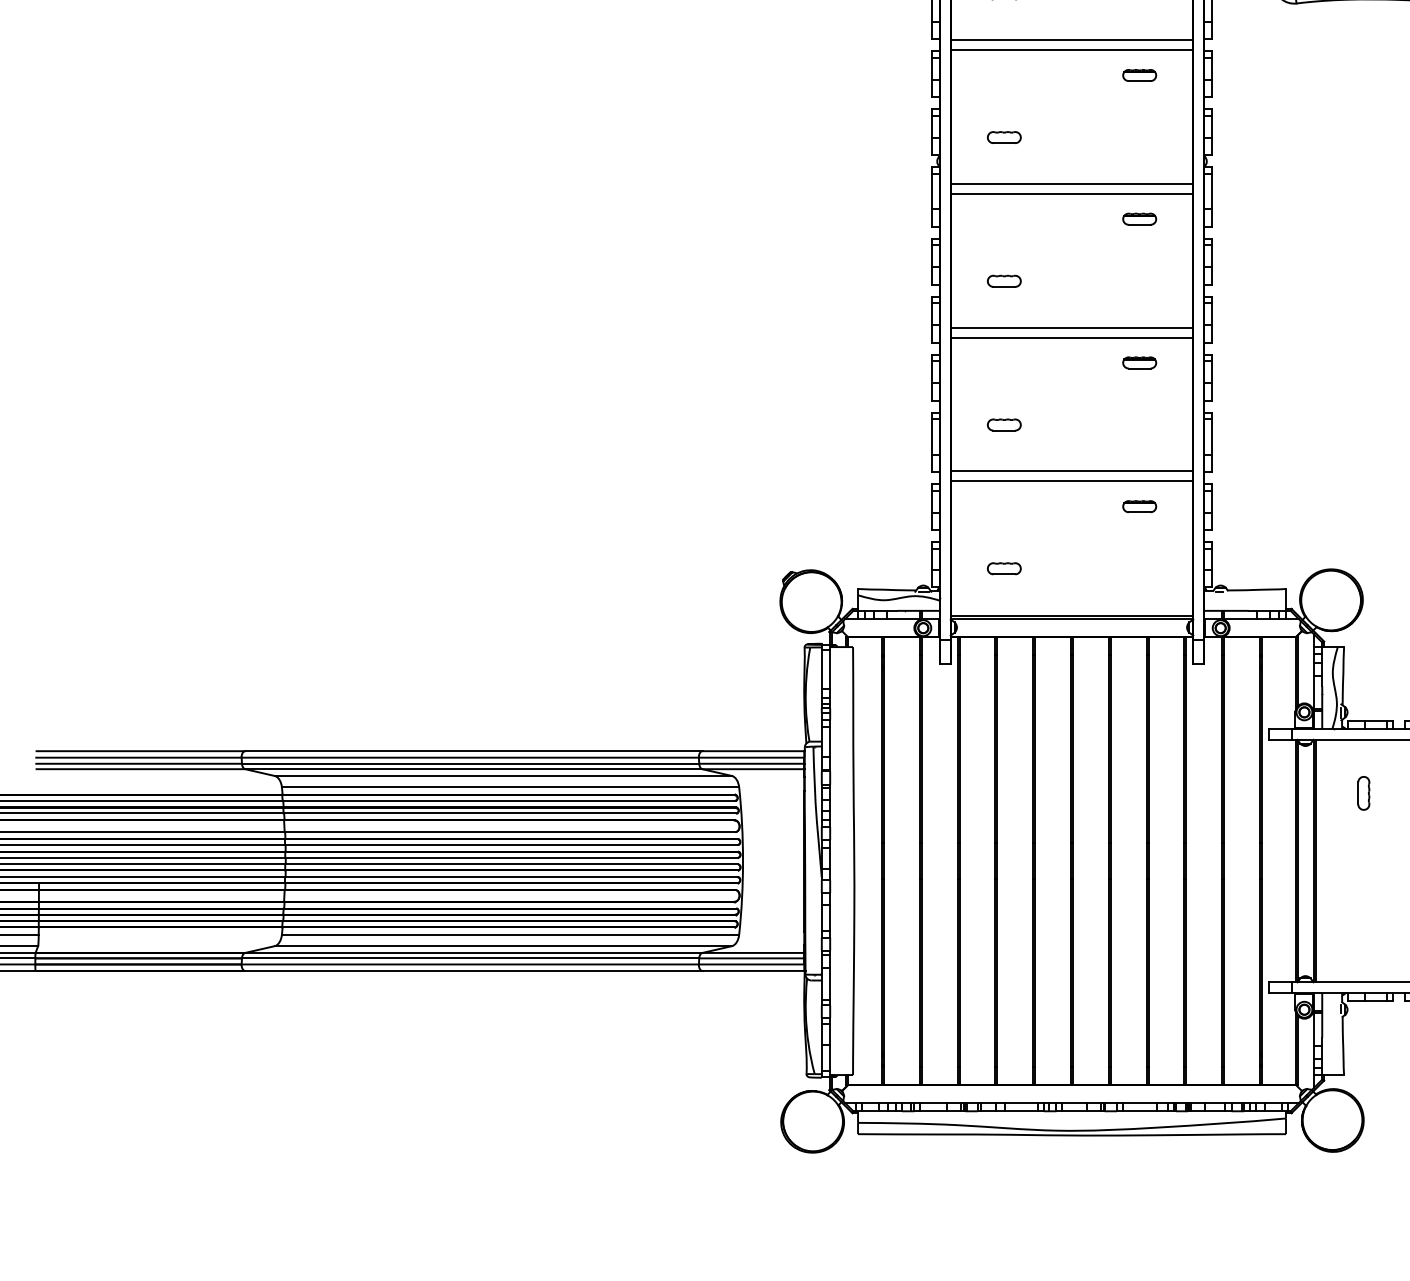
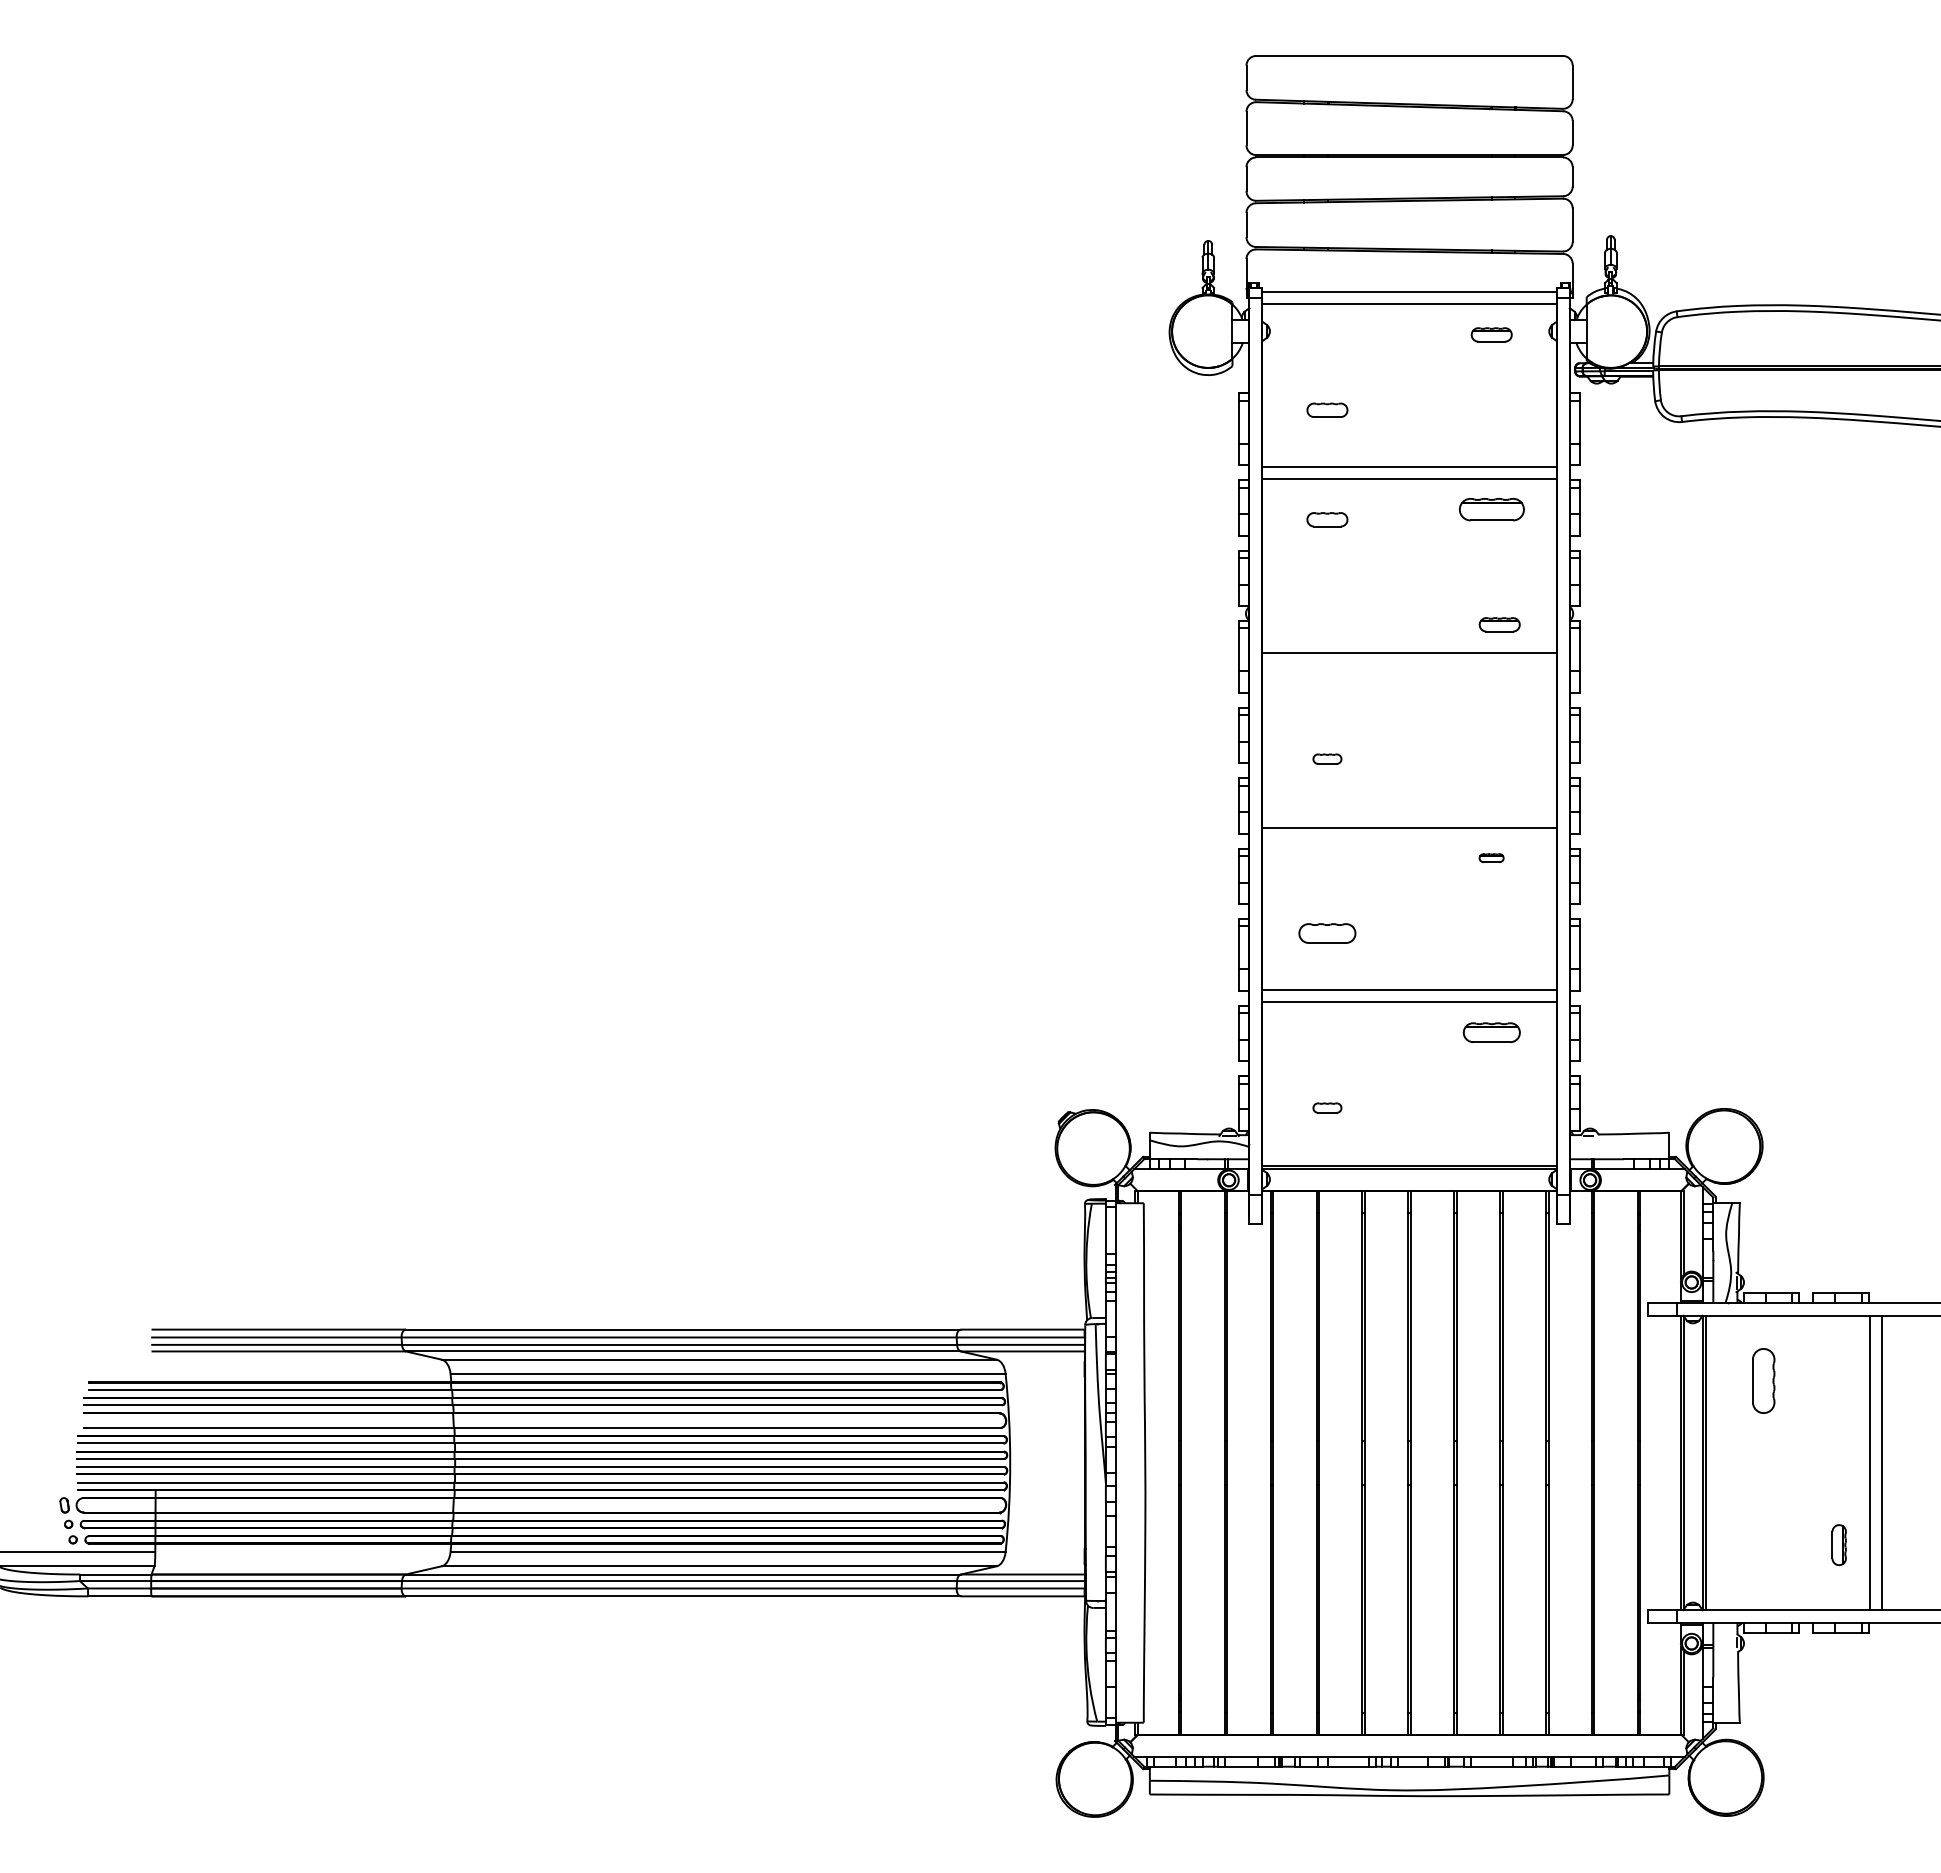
part: (1139, 74) -> (1491, 508), size x1.6
part: (1004, 137) -> (1327, 519), moved
line: (1071, 184) -> (1409, 641), removed
part: (1139, 218) -> (1499, 624), moved
part: (1004, 280) -> (1327, 758), size x0.7
line: (1071, 327) -> (1409, 815), removed
part: (1139, 362) -> (1491, 857), size x0.6
part: (1004, 424) -> (1327, 933), size x1.4
part: (1139, 506) -> (1491, 1032), size x1.4
part: (1004, 568) -> (1327, 1107), size x0.7
part: (1363, 793) -> (1763, 1380), size x1.6

